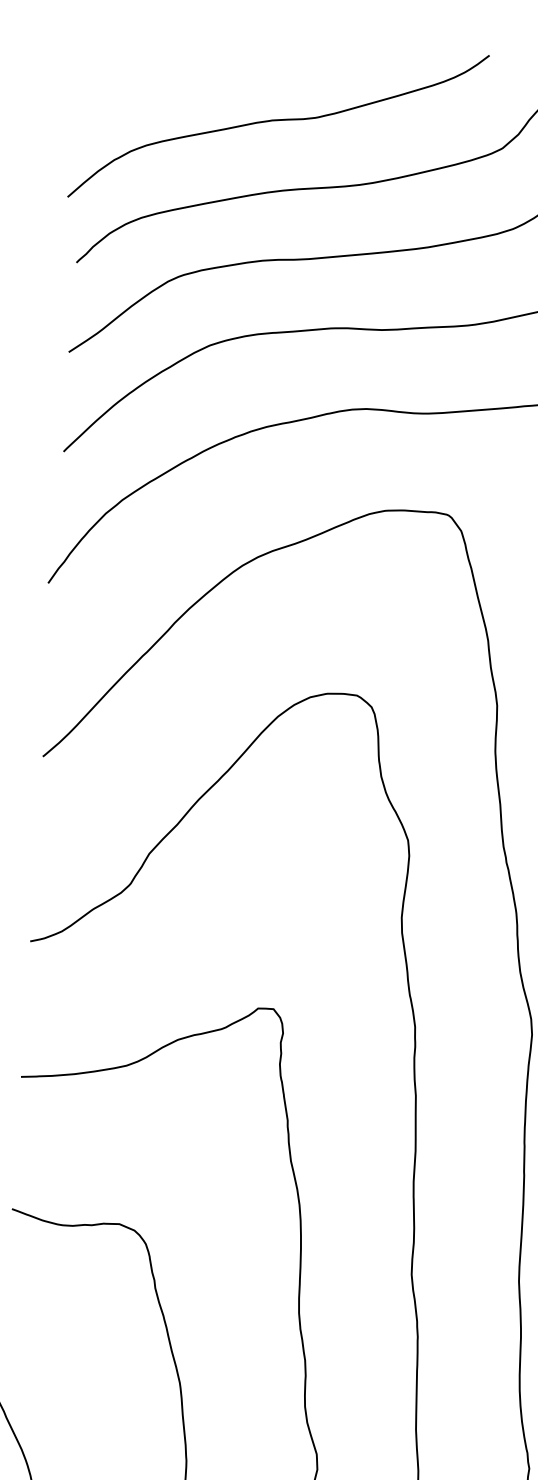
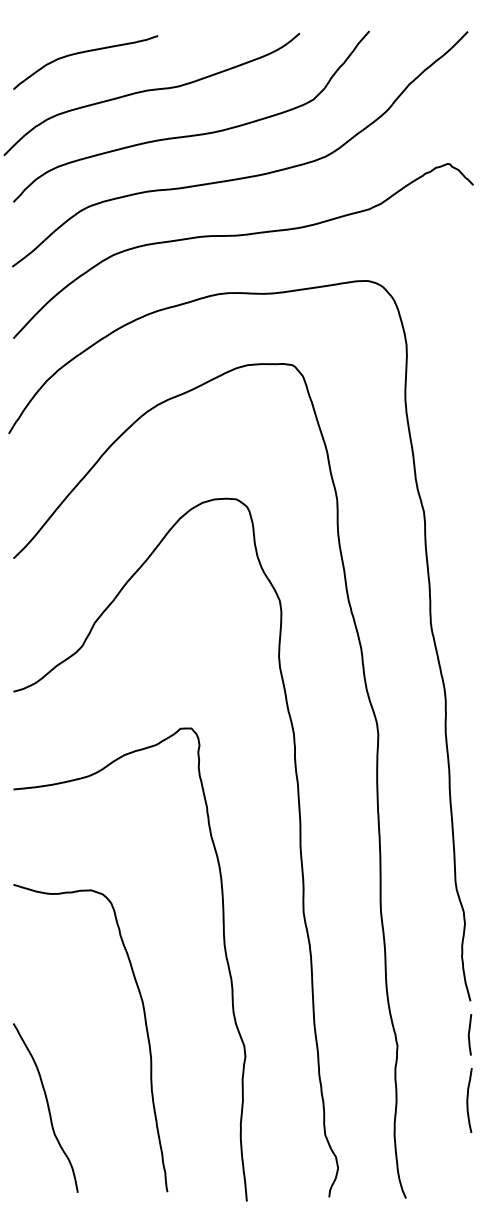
curve: (186, 62) -> (82, 53), added

